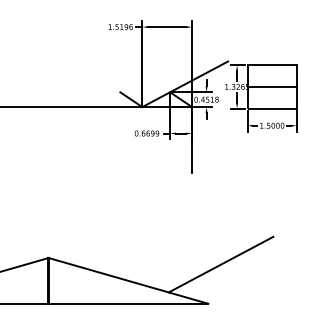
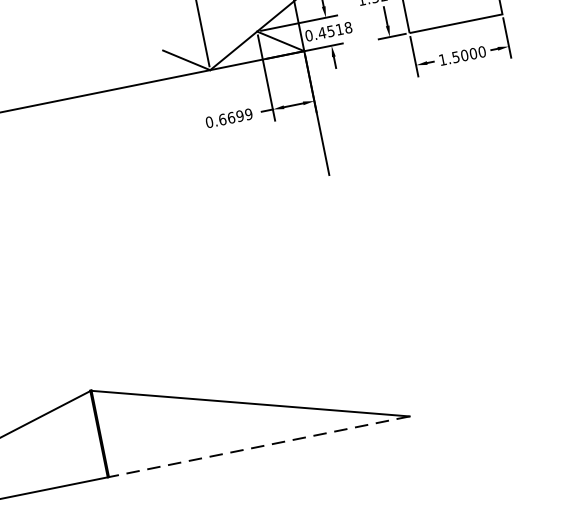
line: (220, 264) -> (417, 337), removed
line: (128, 303) -> (258, 446), solid -> dashed

